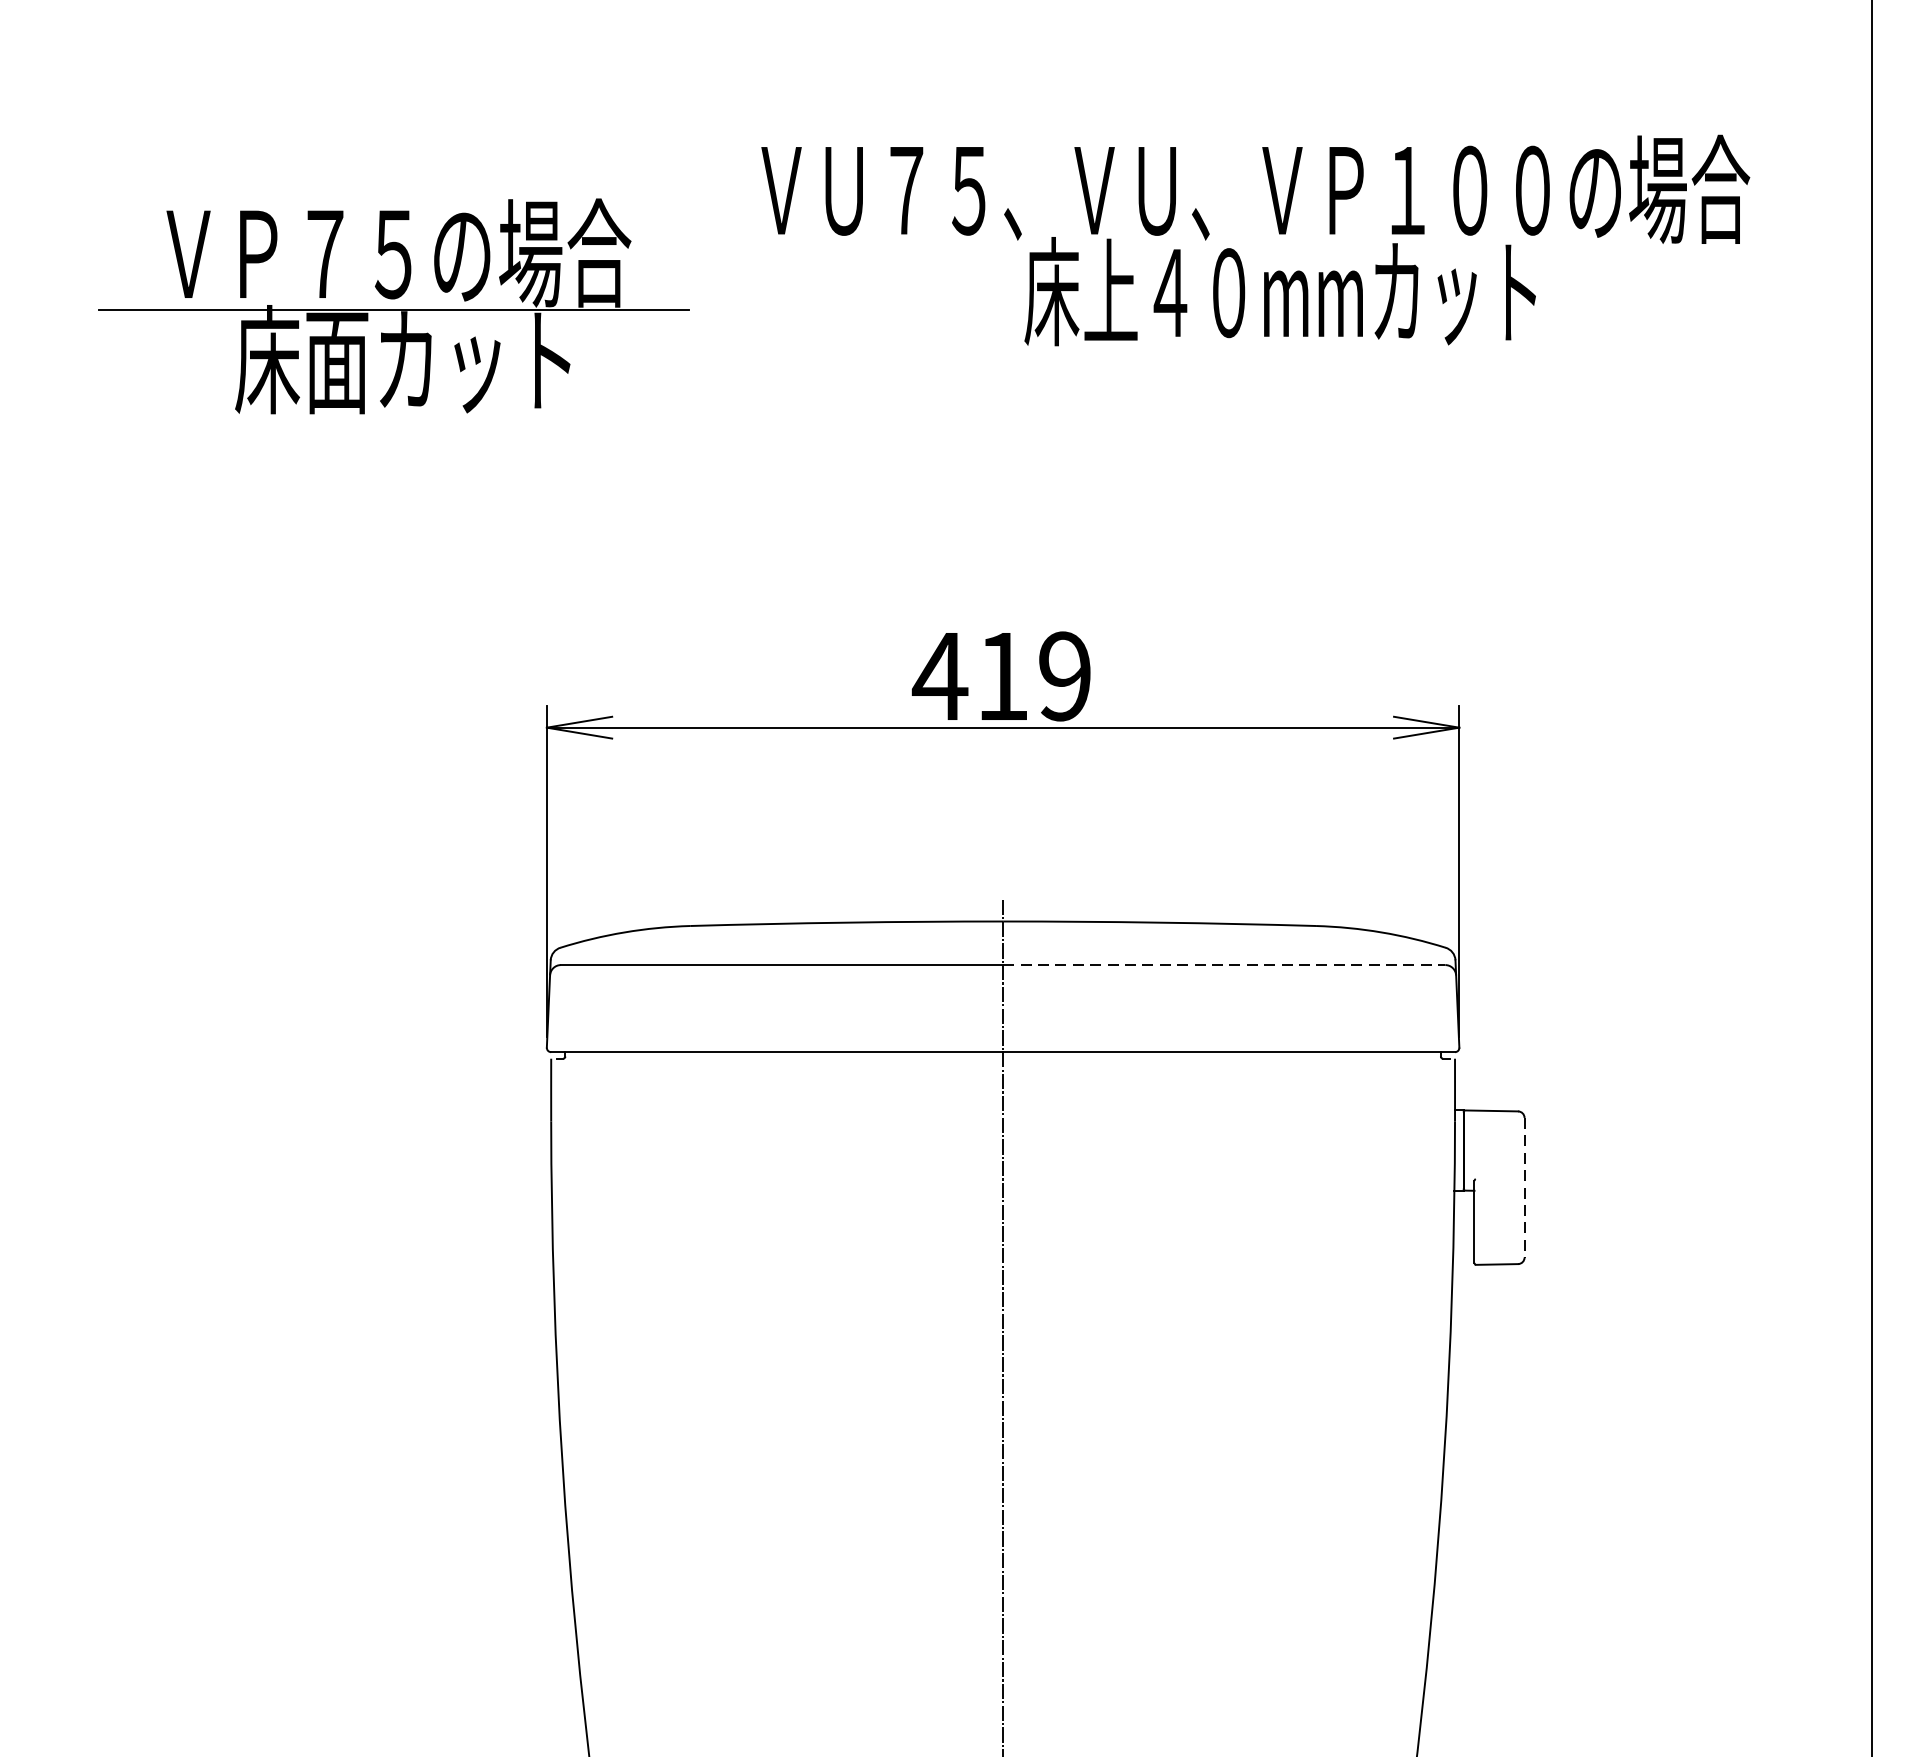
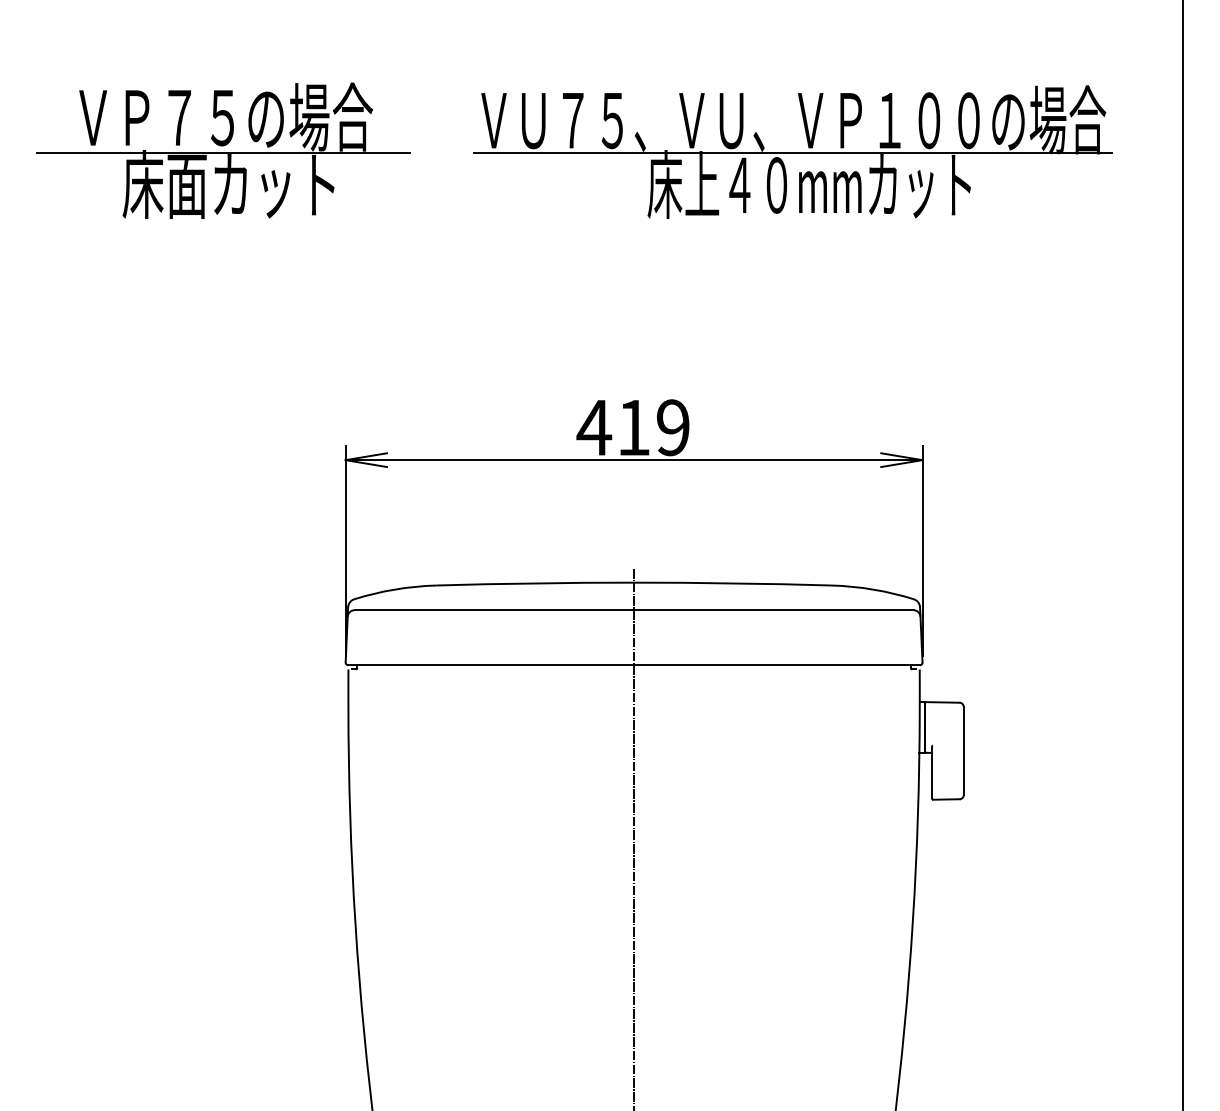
line: (1253, 242) -> (792, 153), added
part: (394, 305) -> (223, 150), moved
line: (1223, 965) -> (773, 610), dashed -> solid
line: (1524, 1188) -> (963, 751), dashed -> solid

